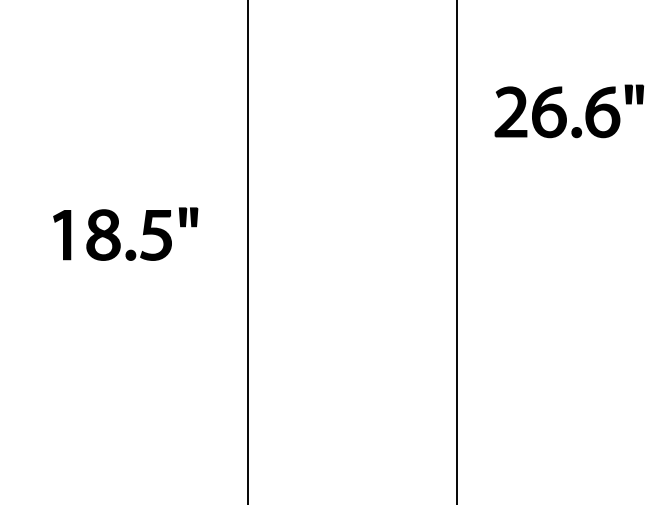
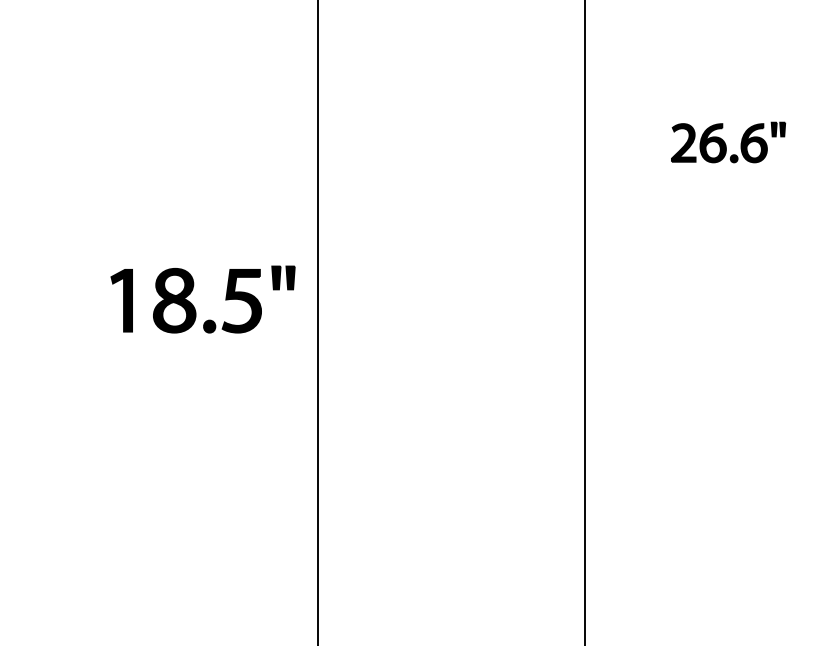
part: (569, 111) -> (728, 142), size x0.6
part: (119, 239) -> (195, 306), moved

